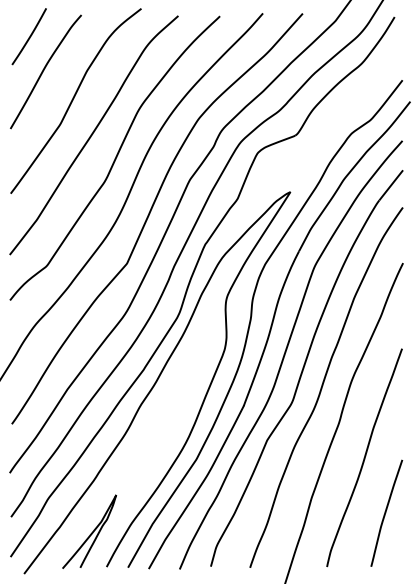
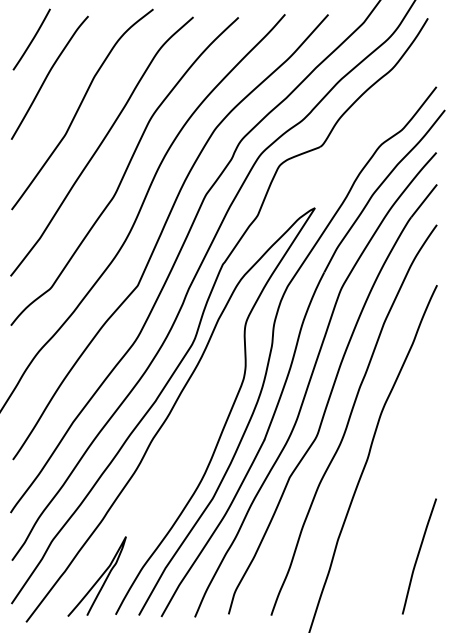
curve: (364, 457) -> (395, 495), removed

